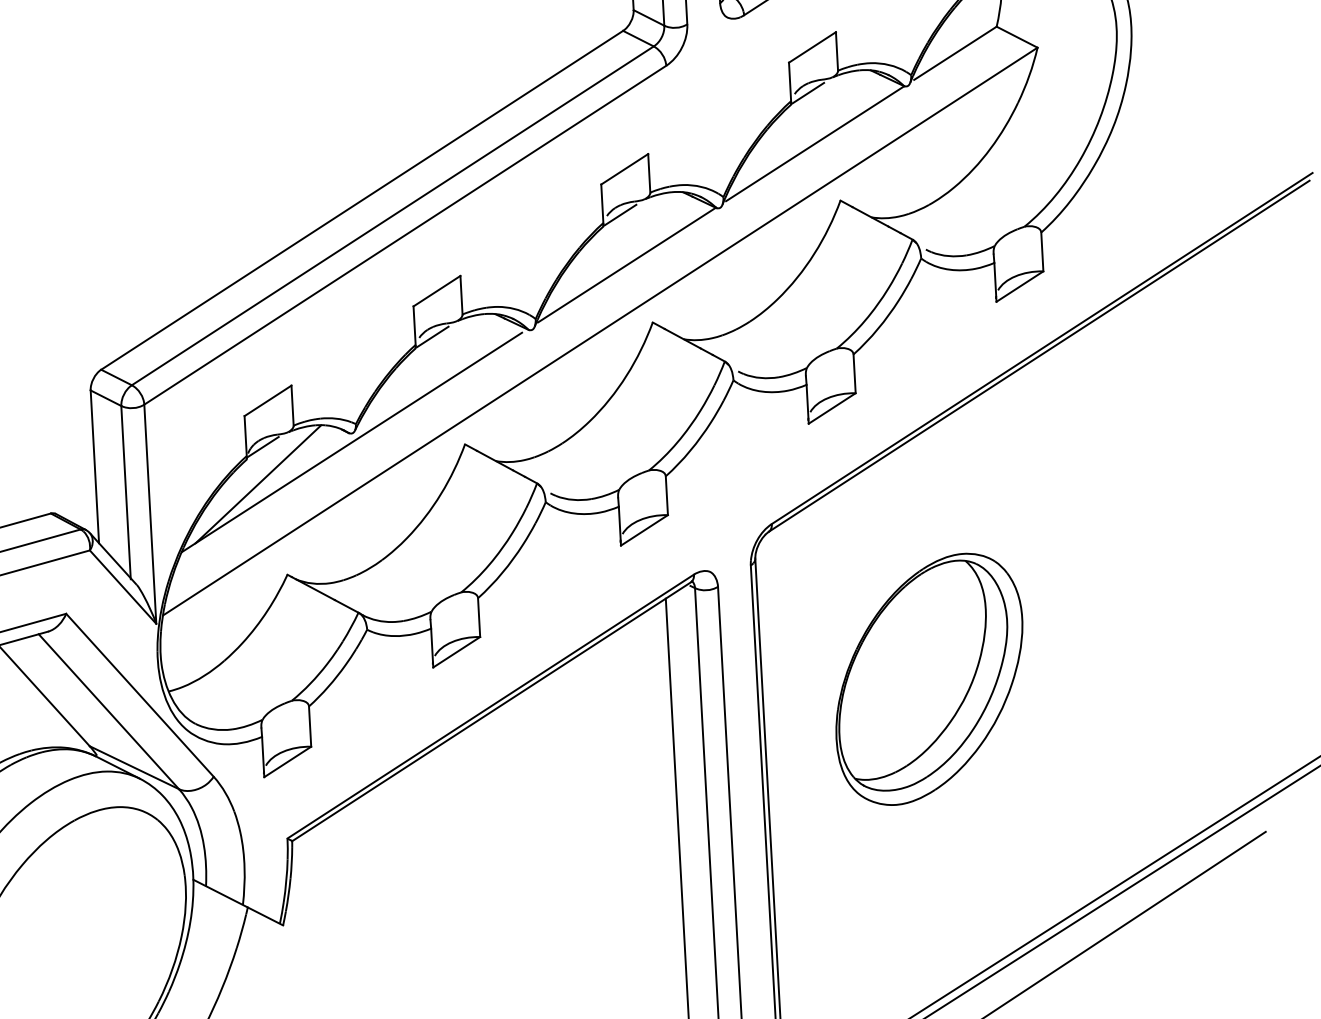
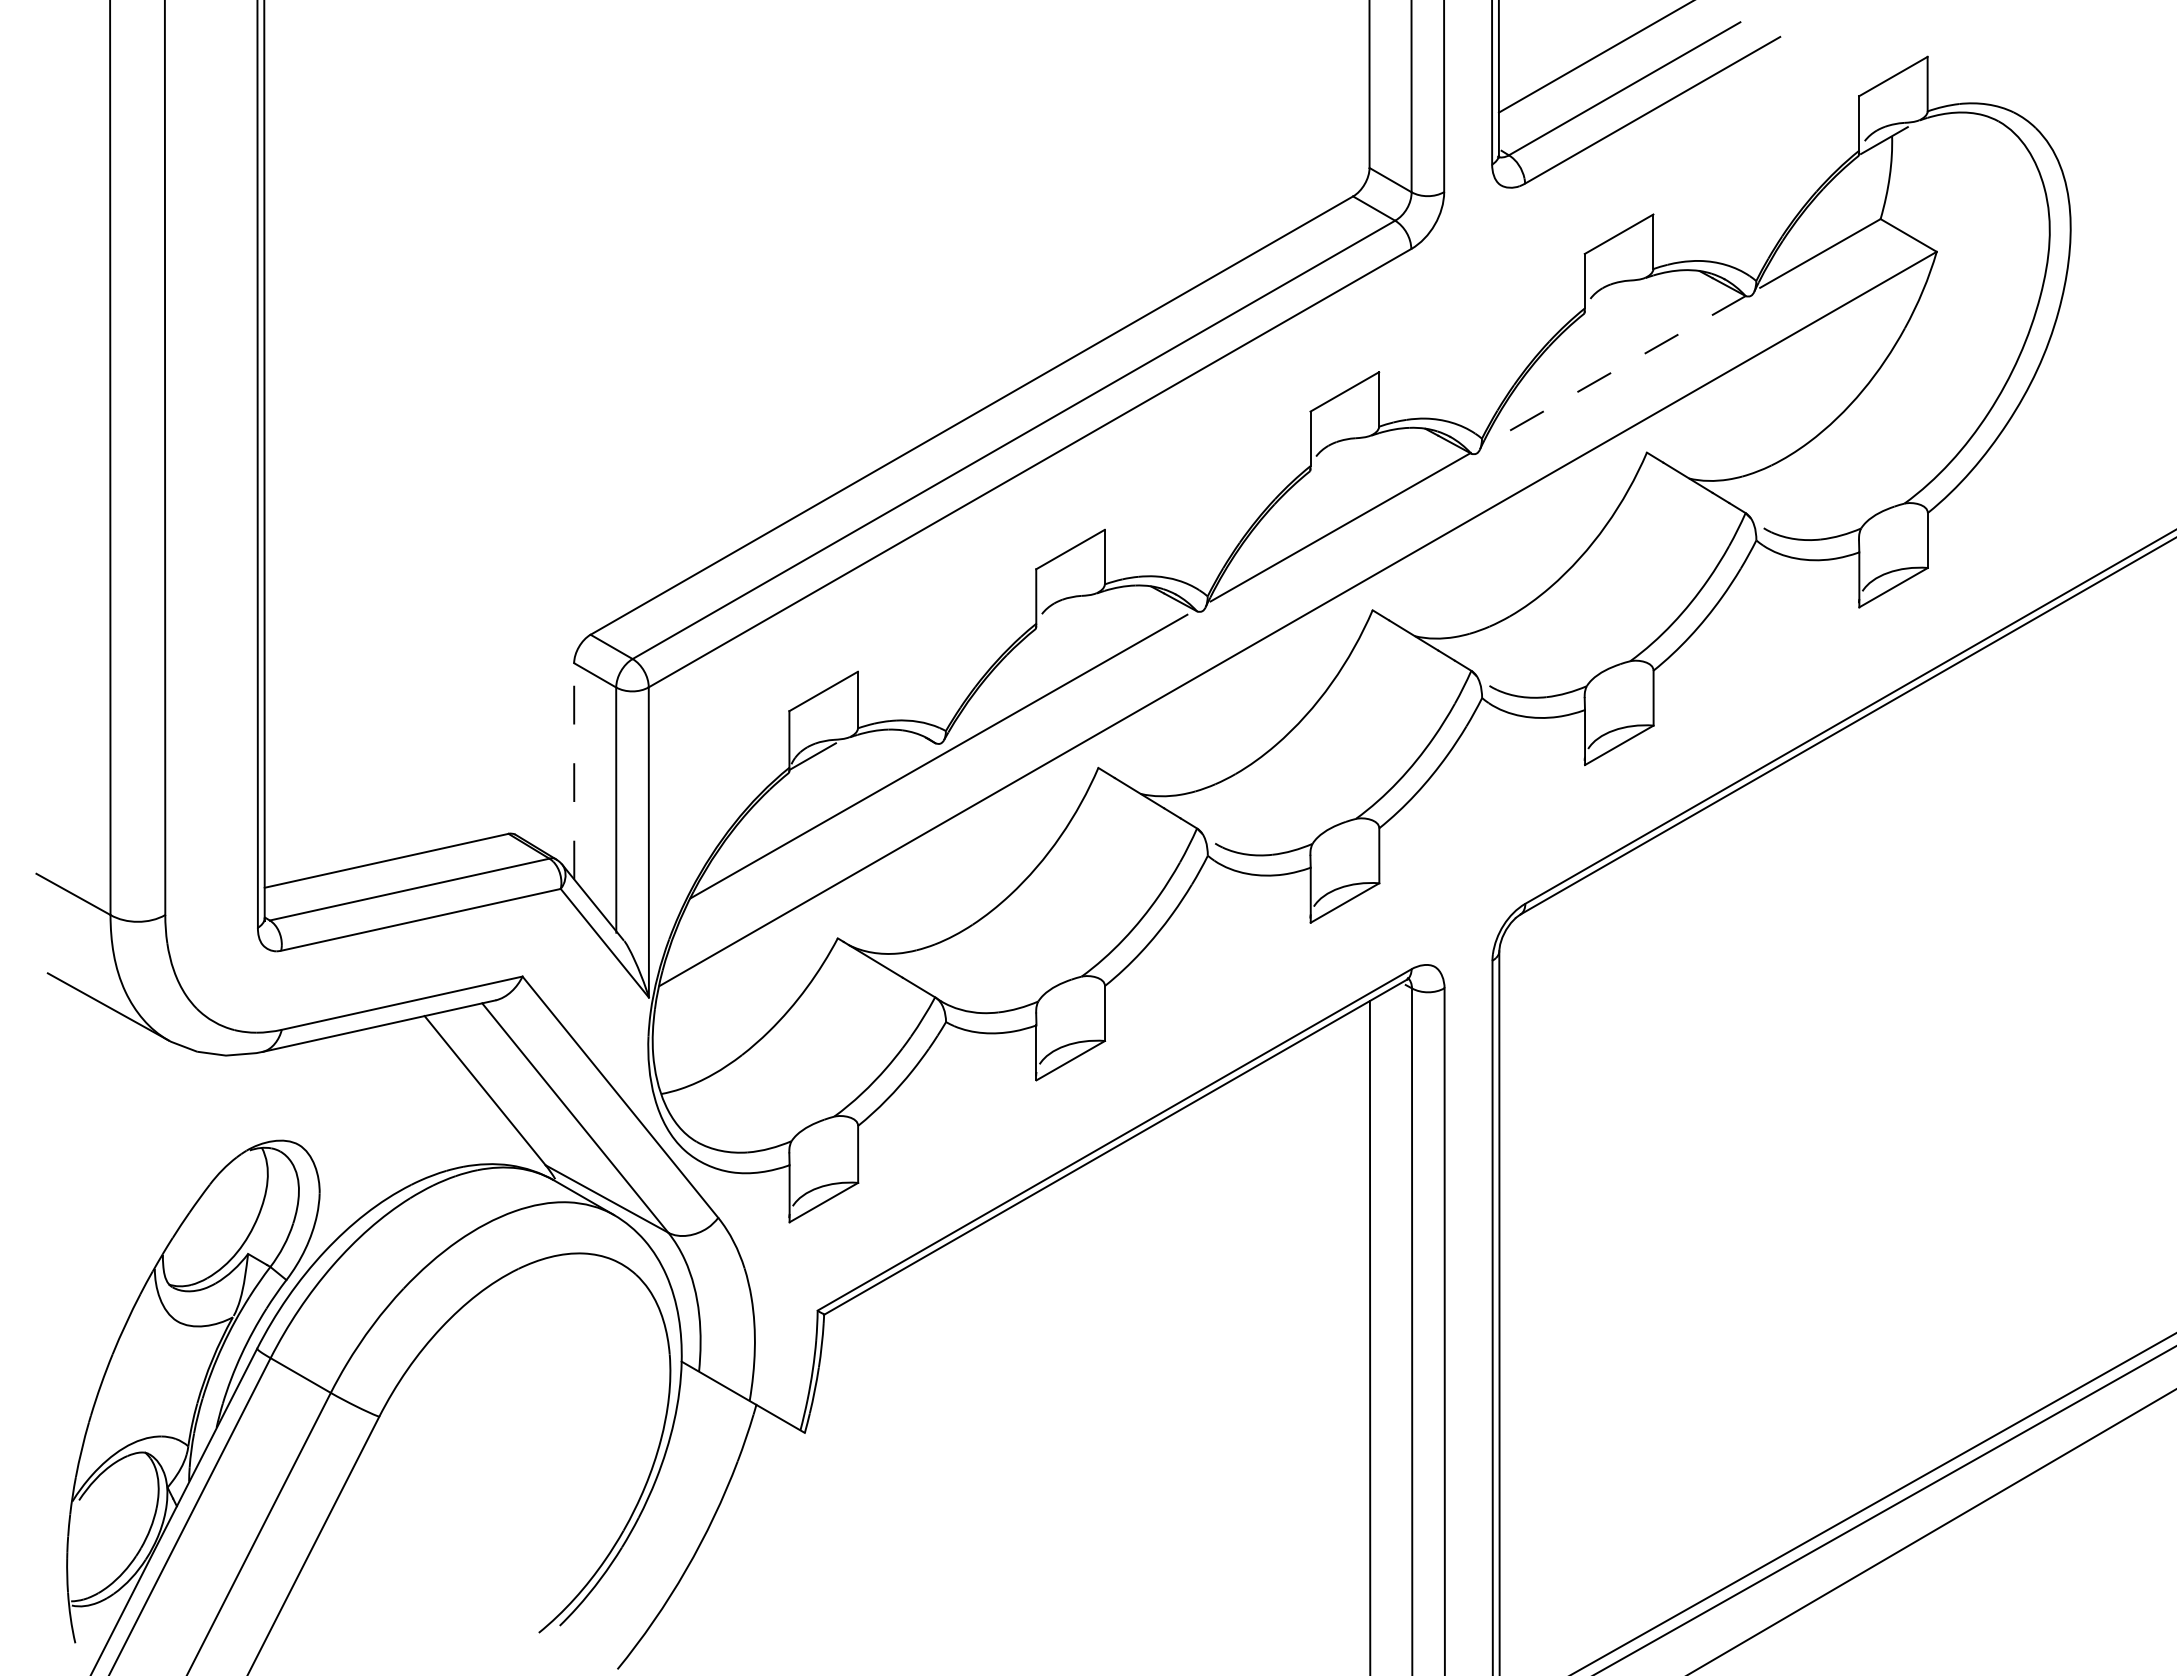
line: (808, 93) -> (1609, 298), removed
line: (815, 143) -> (1615, 370), solid -> dashed
line: (620, 214) -> (1335, 455), removed
line: (433, 336) -> (1061, 613), removed
line: (95, 466) -> (574, 770), solid -> dashed
line: (258, 484) -> (803, 808), removed
part: (929, 678) -> (1735, 1134), removed

